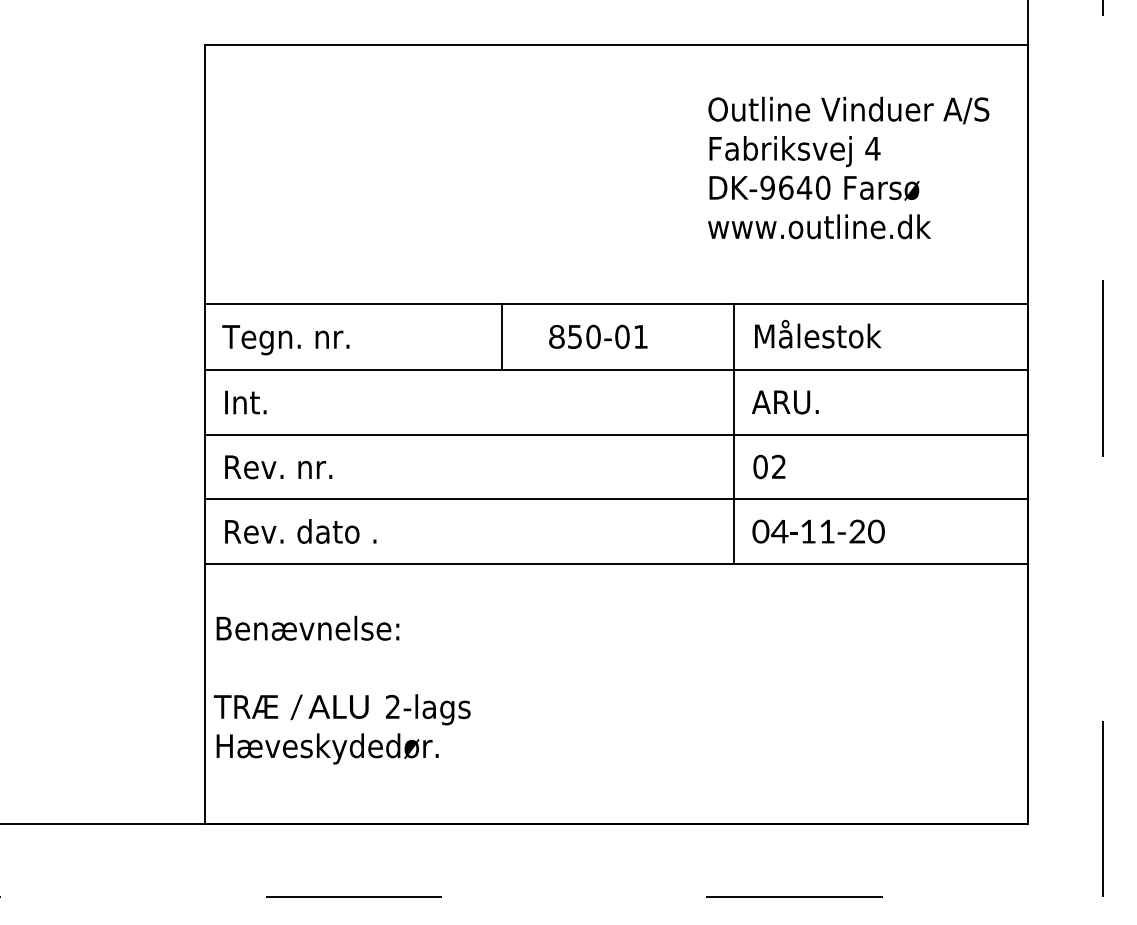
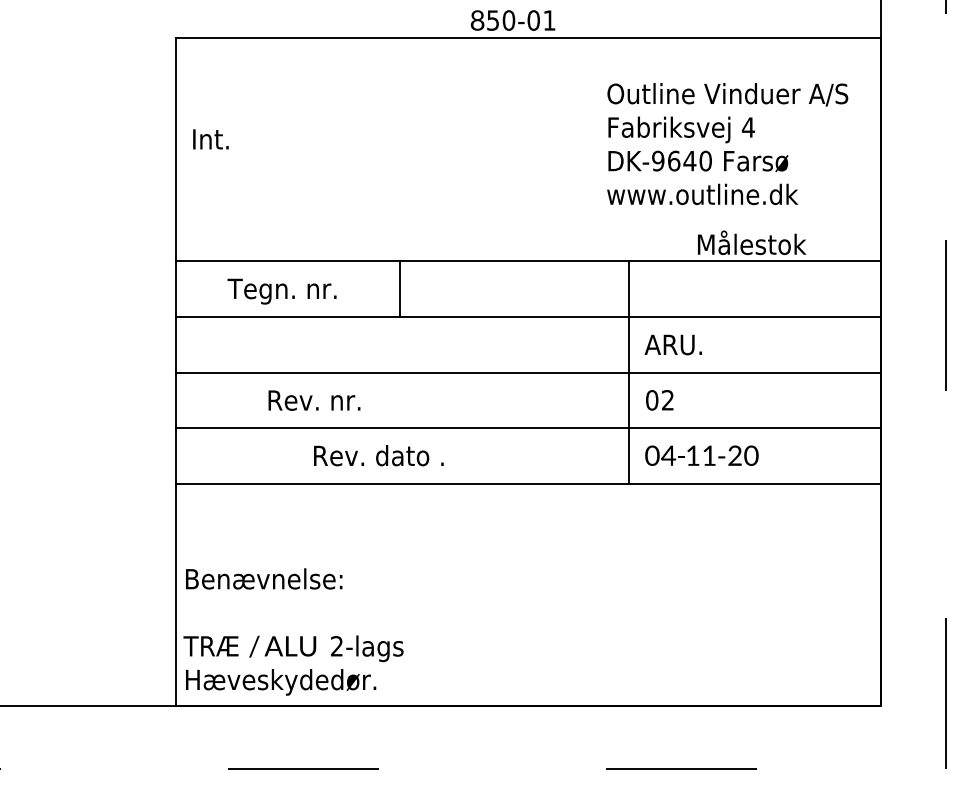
text: (818, 333) -> (752, 242), moved
text: (598, 336) -> (513, 20), moved
line: (501, 337) -> (400, 289), moved
text: (285, 340) -> (281, 291), moved
text: (245, 402) -> (210, 139), moved
text: (278, 467) -> (314, 400), moved
text: (300, 531) -> (378, 455), moved
text: (341, 689) -> (292, 631), moved

